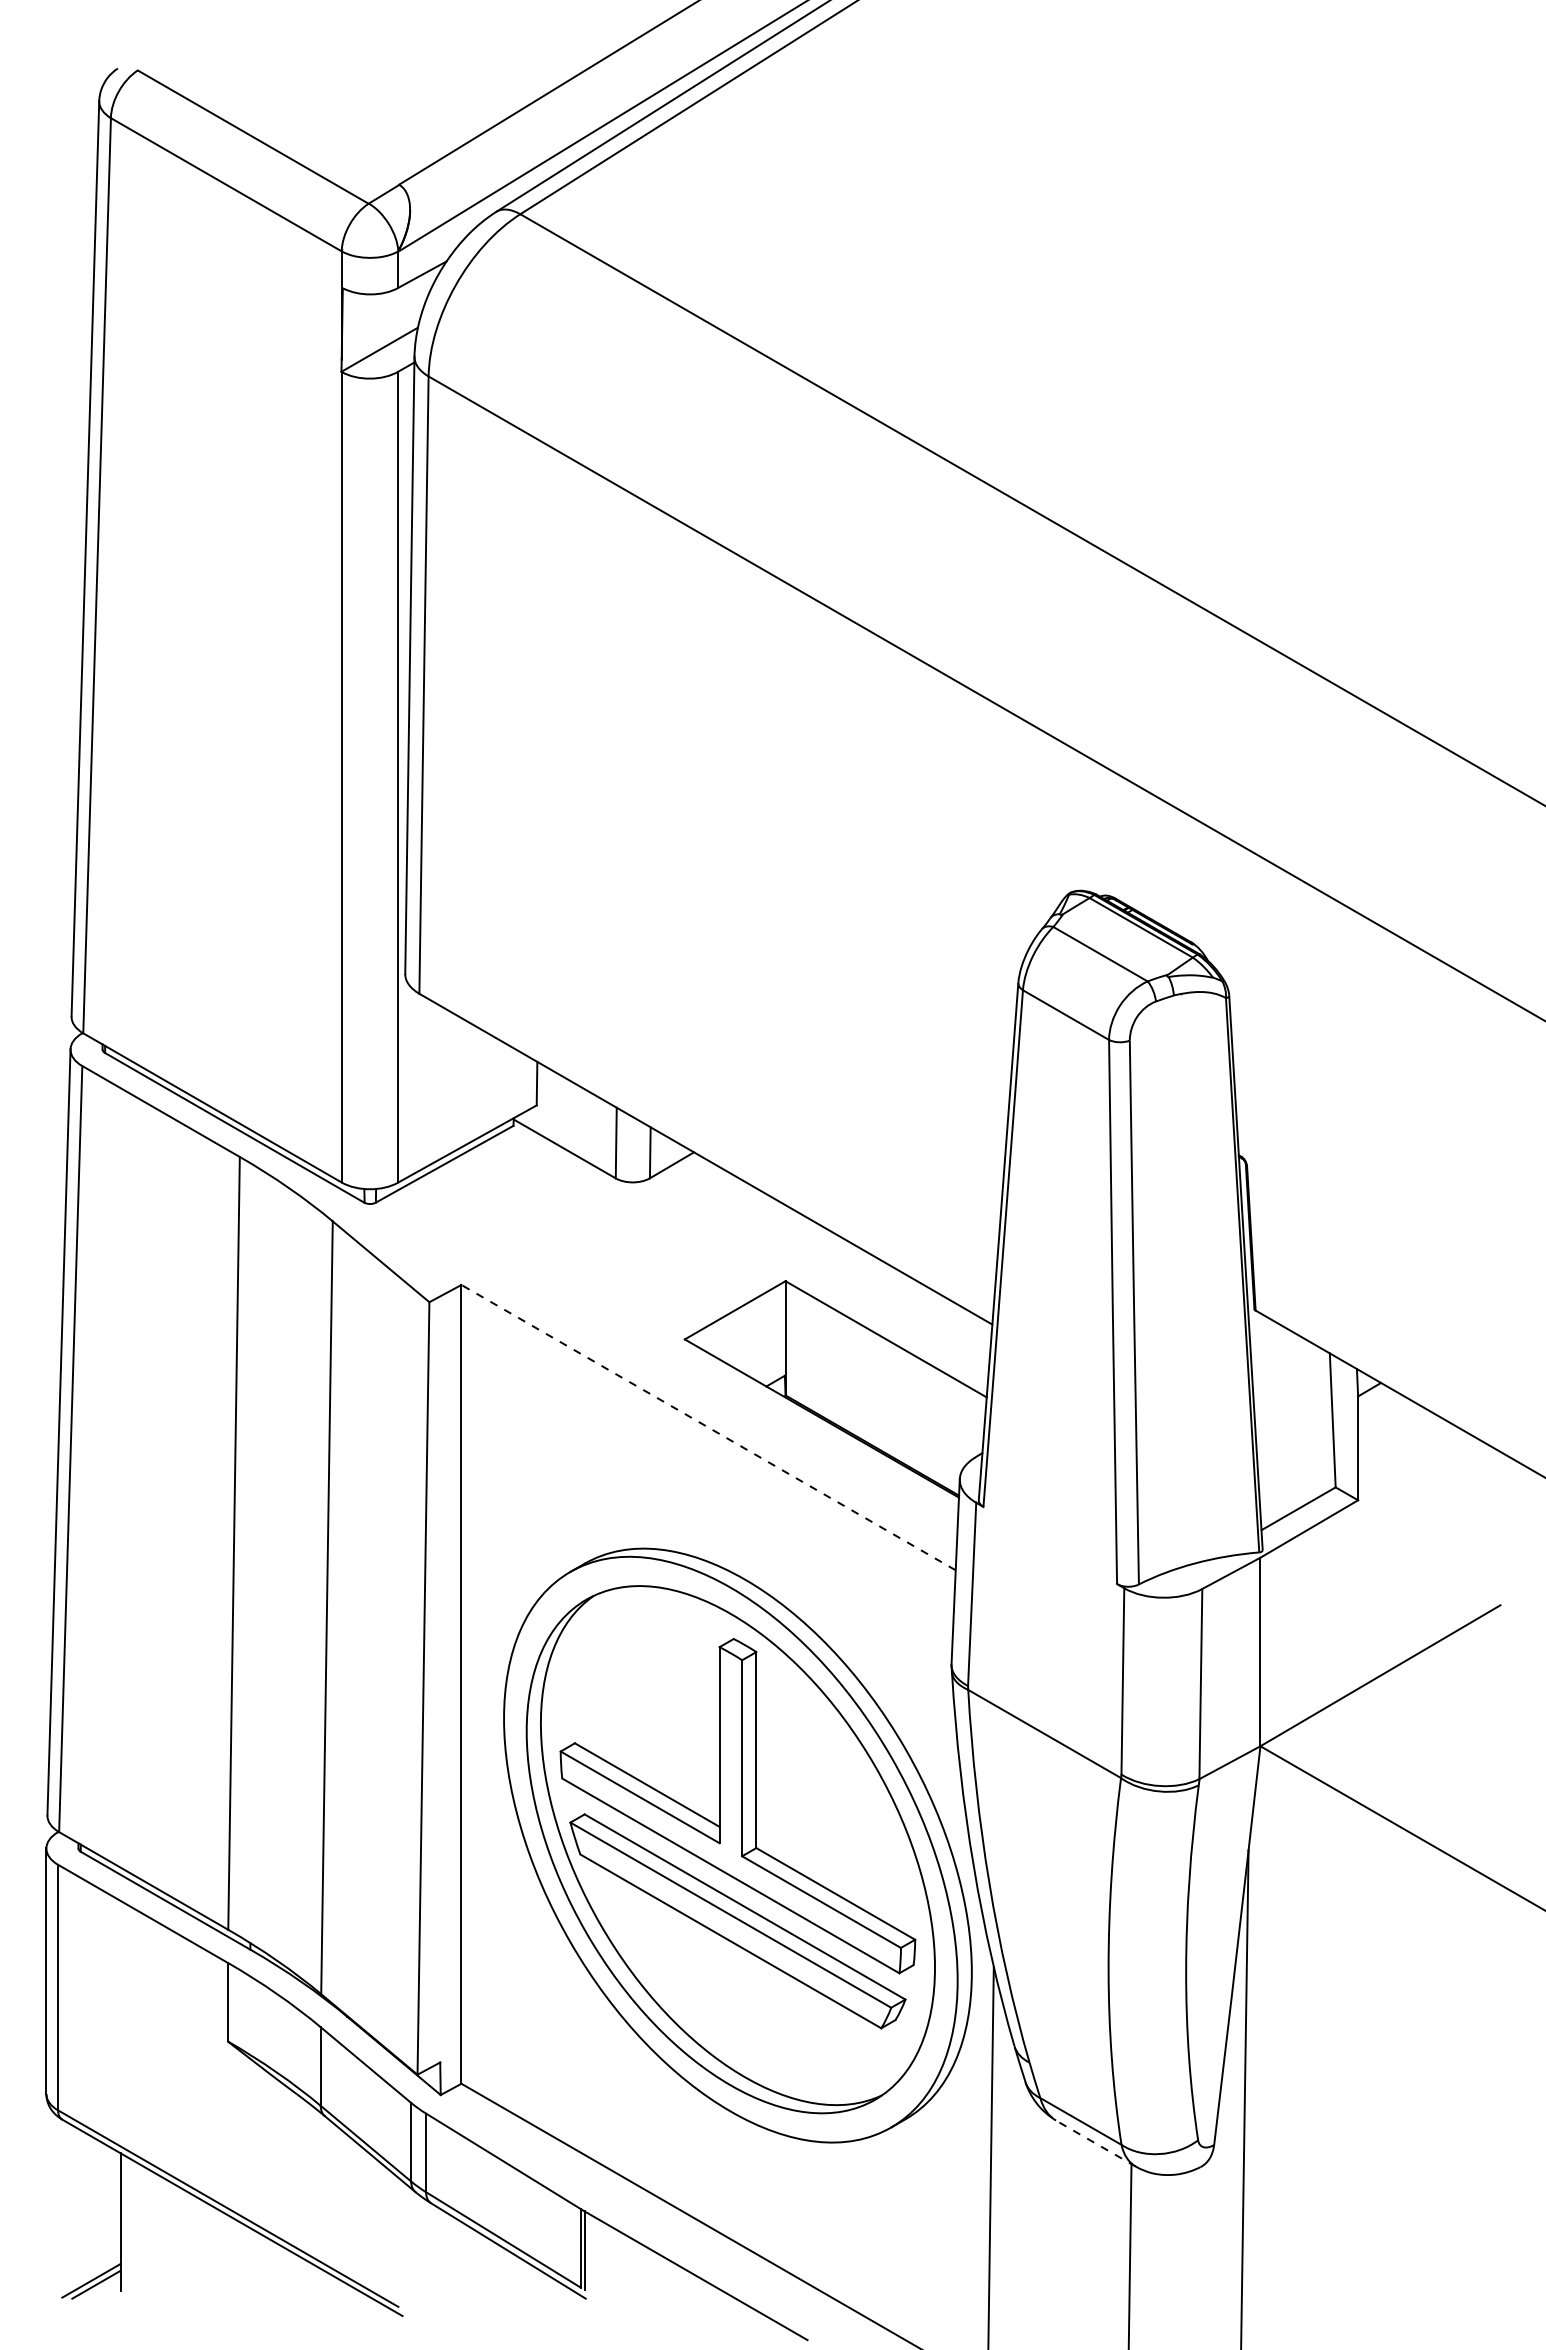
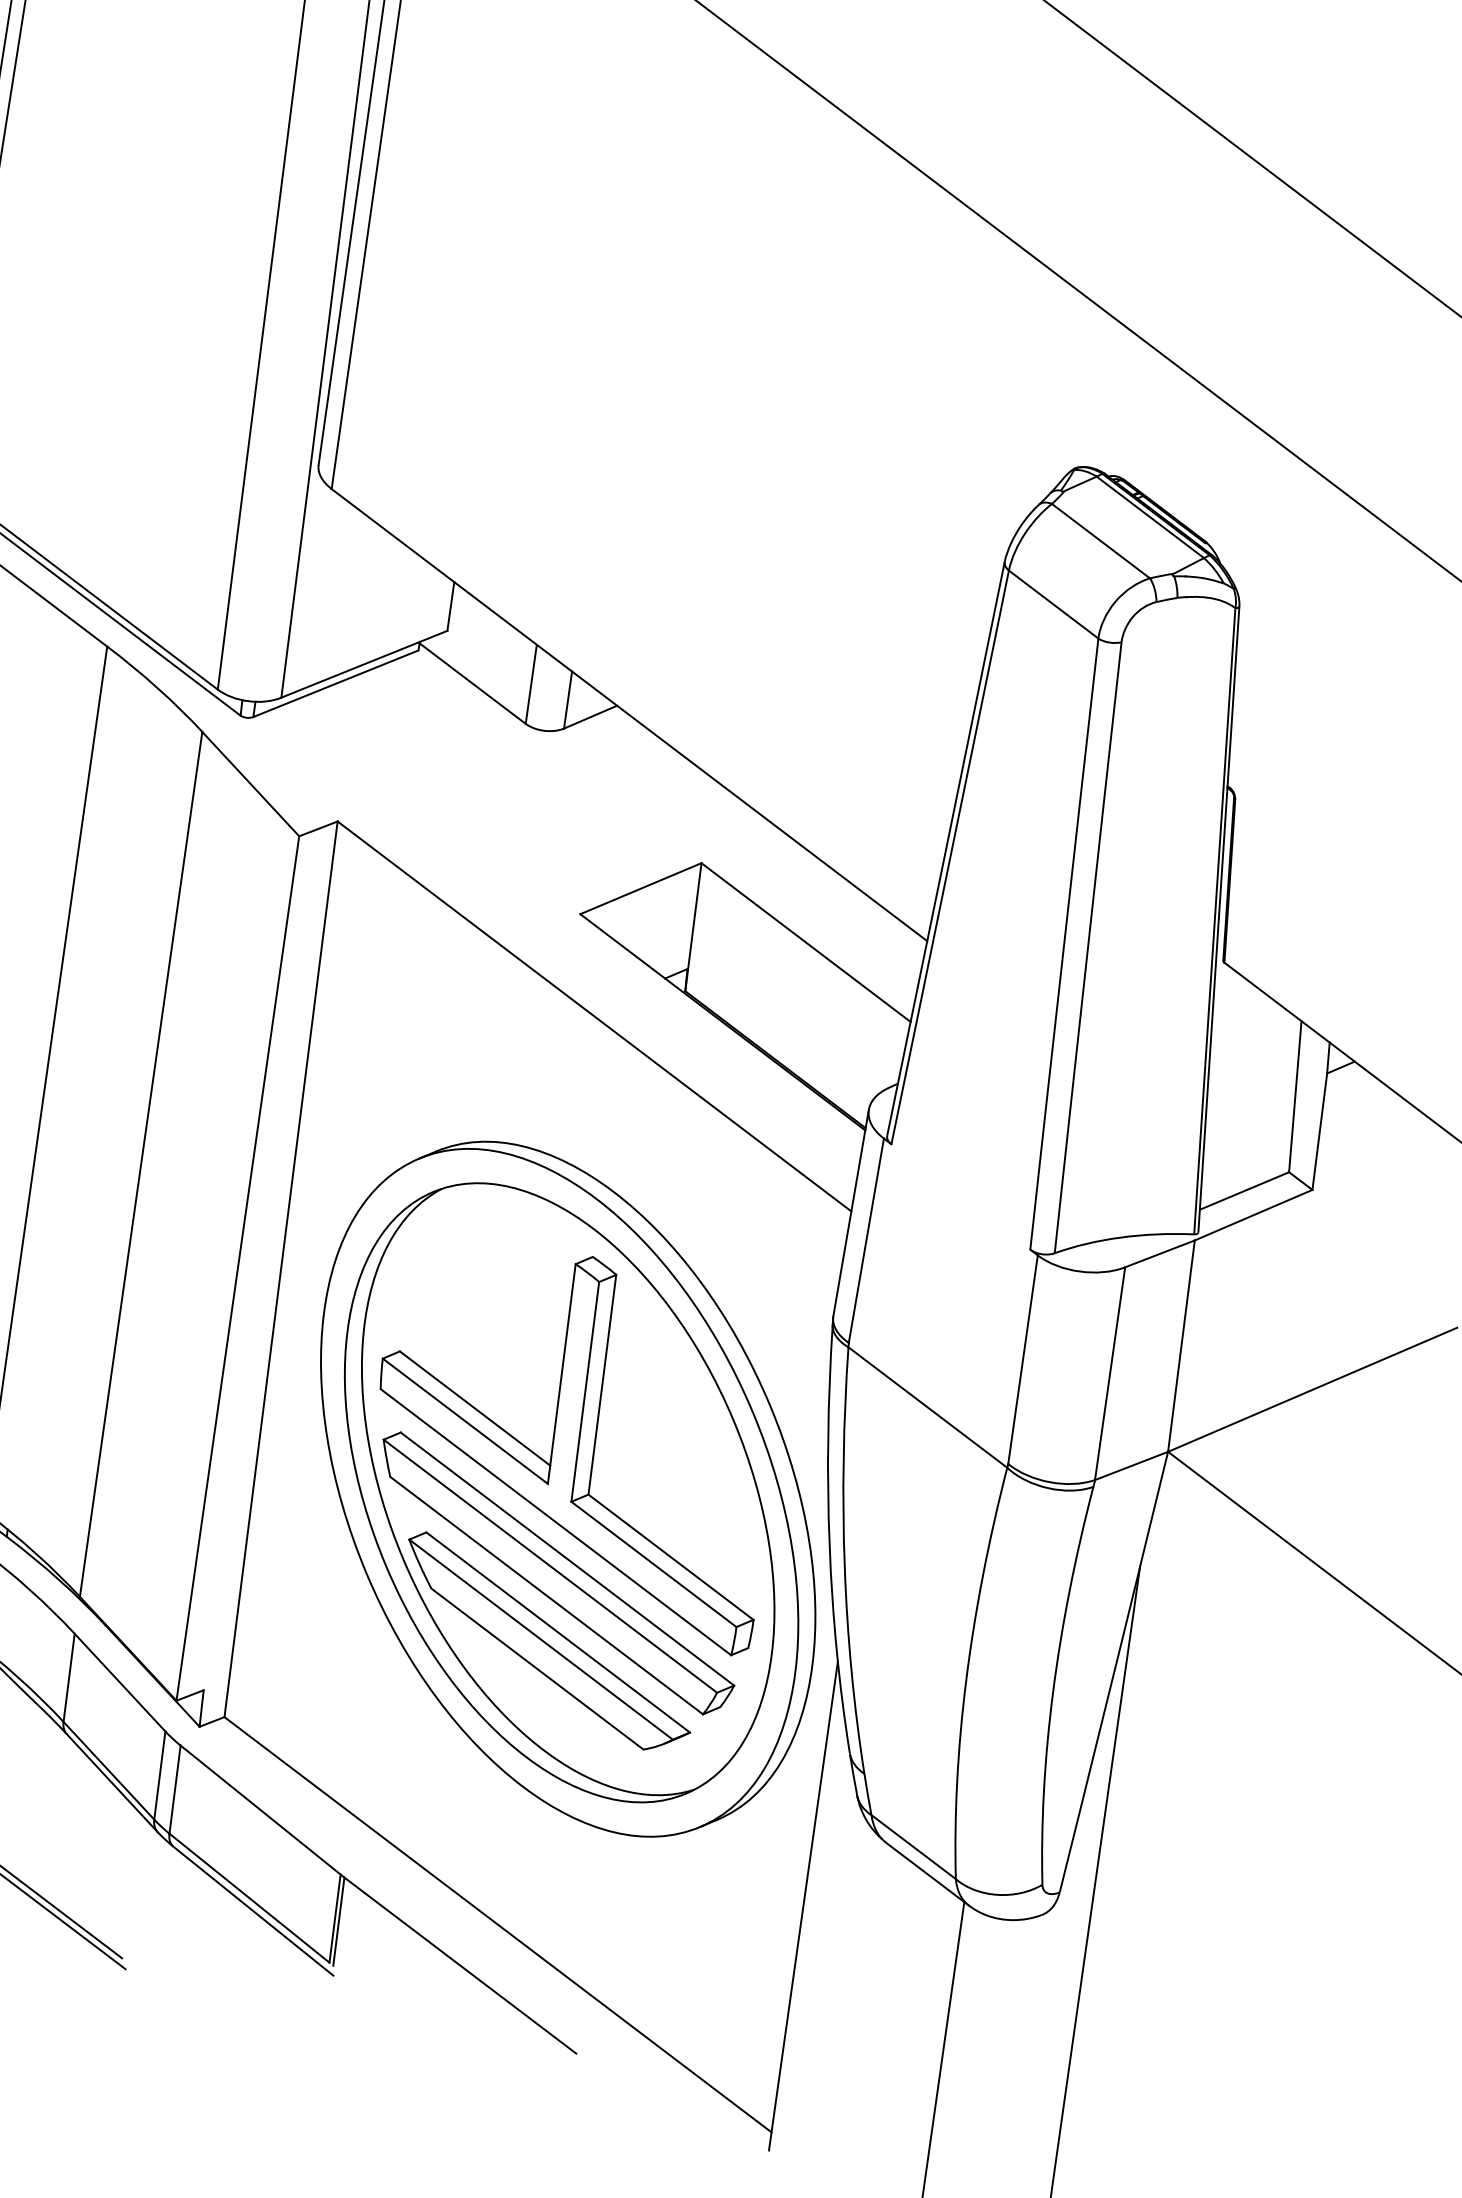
line: (708, 1427) -> (594, 1016), dashed -> solid
part: (737, 1982) -> (548, 1642), added
line: (1095, 2143) -> (926, 1873), dashed -> solid

